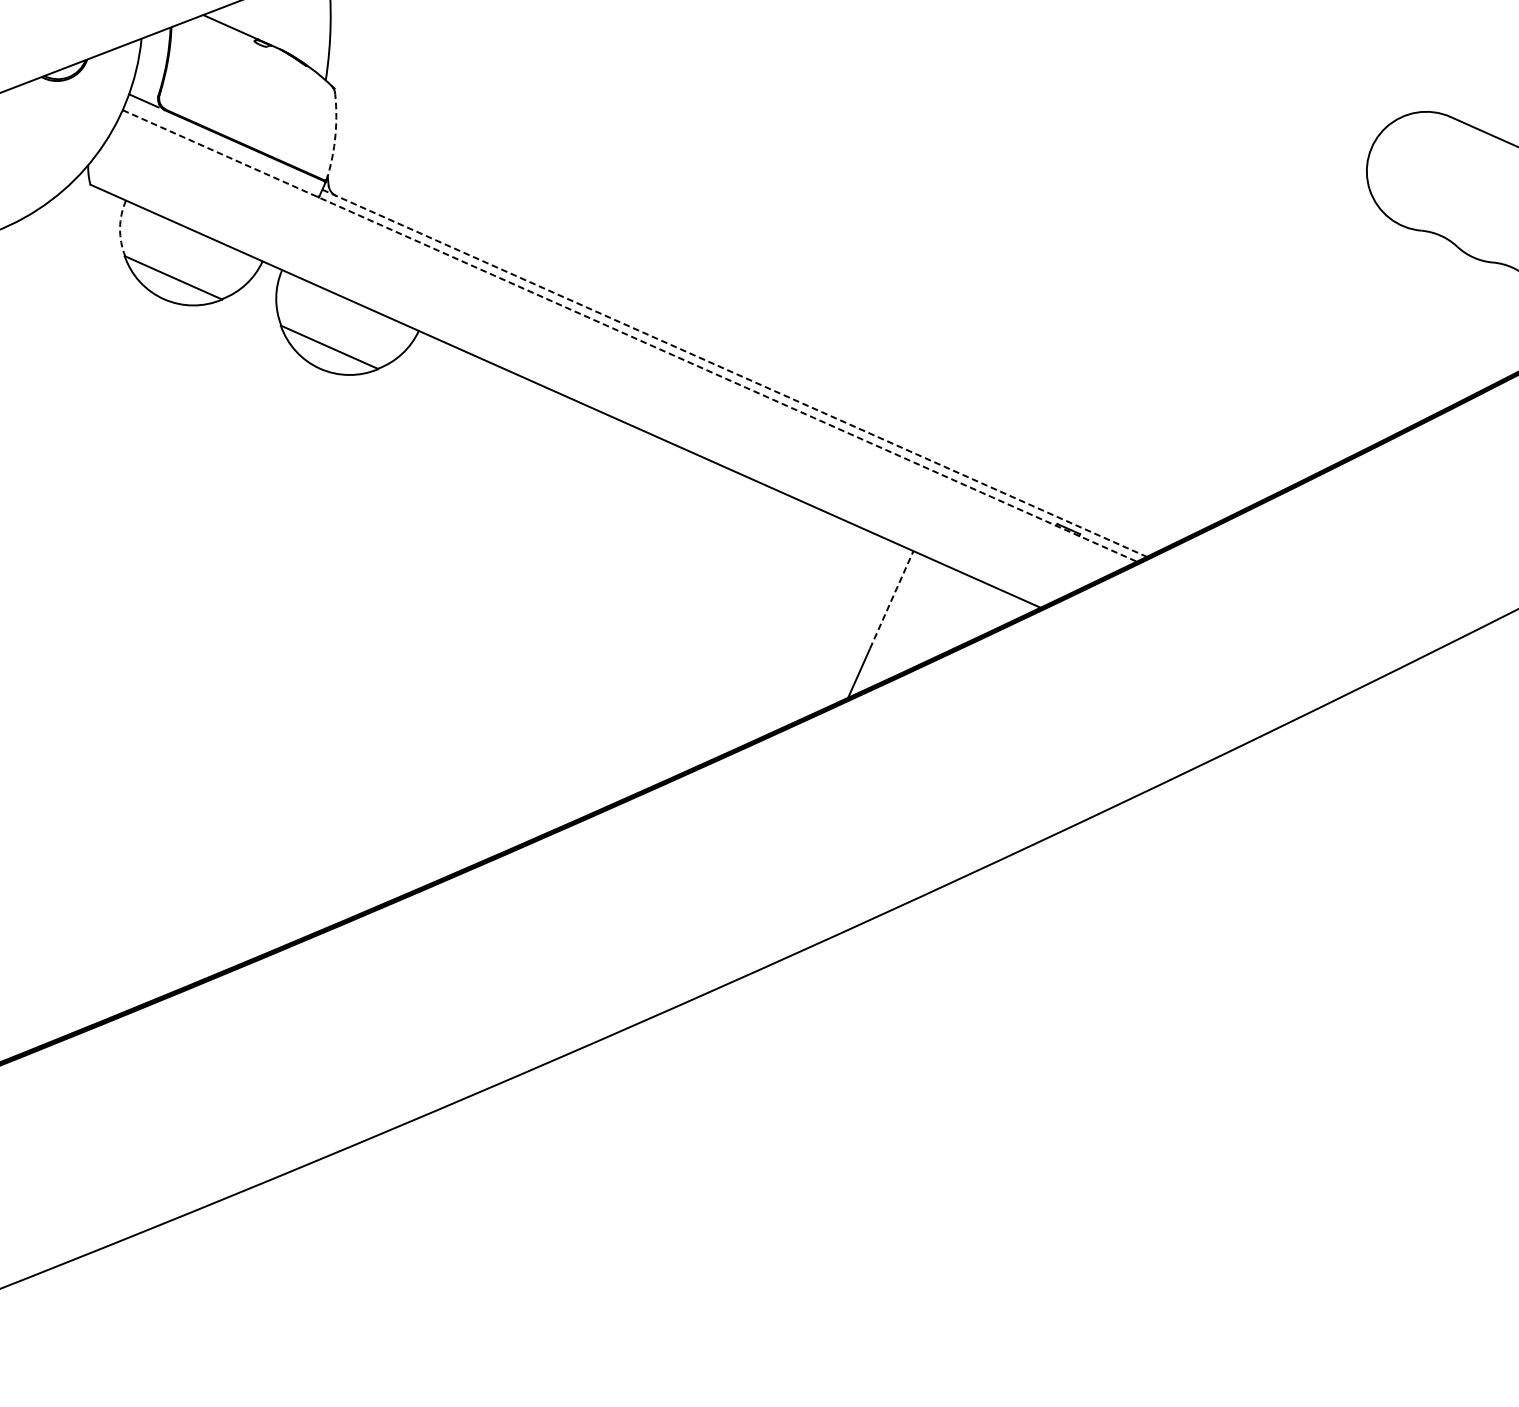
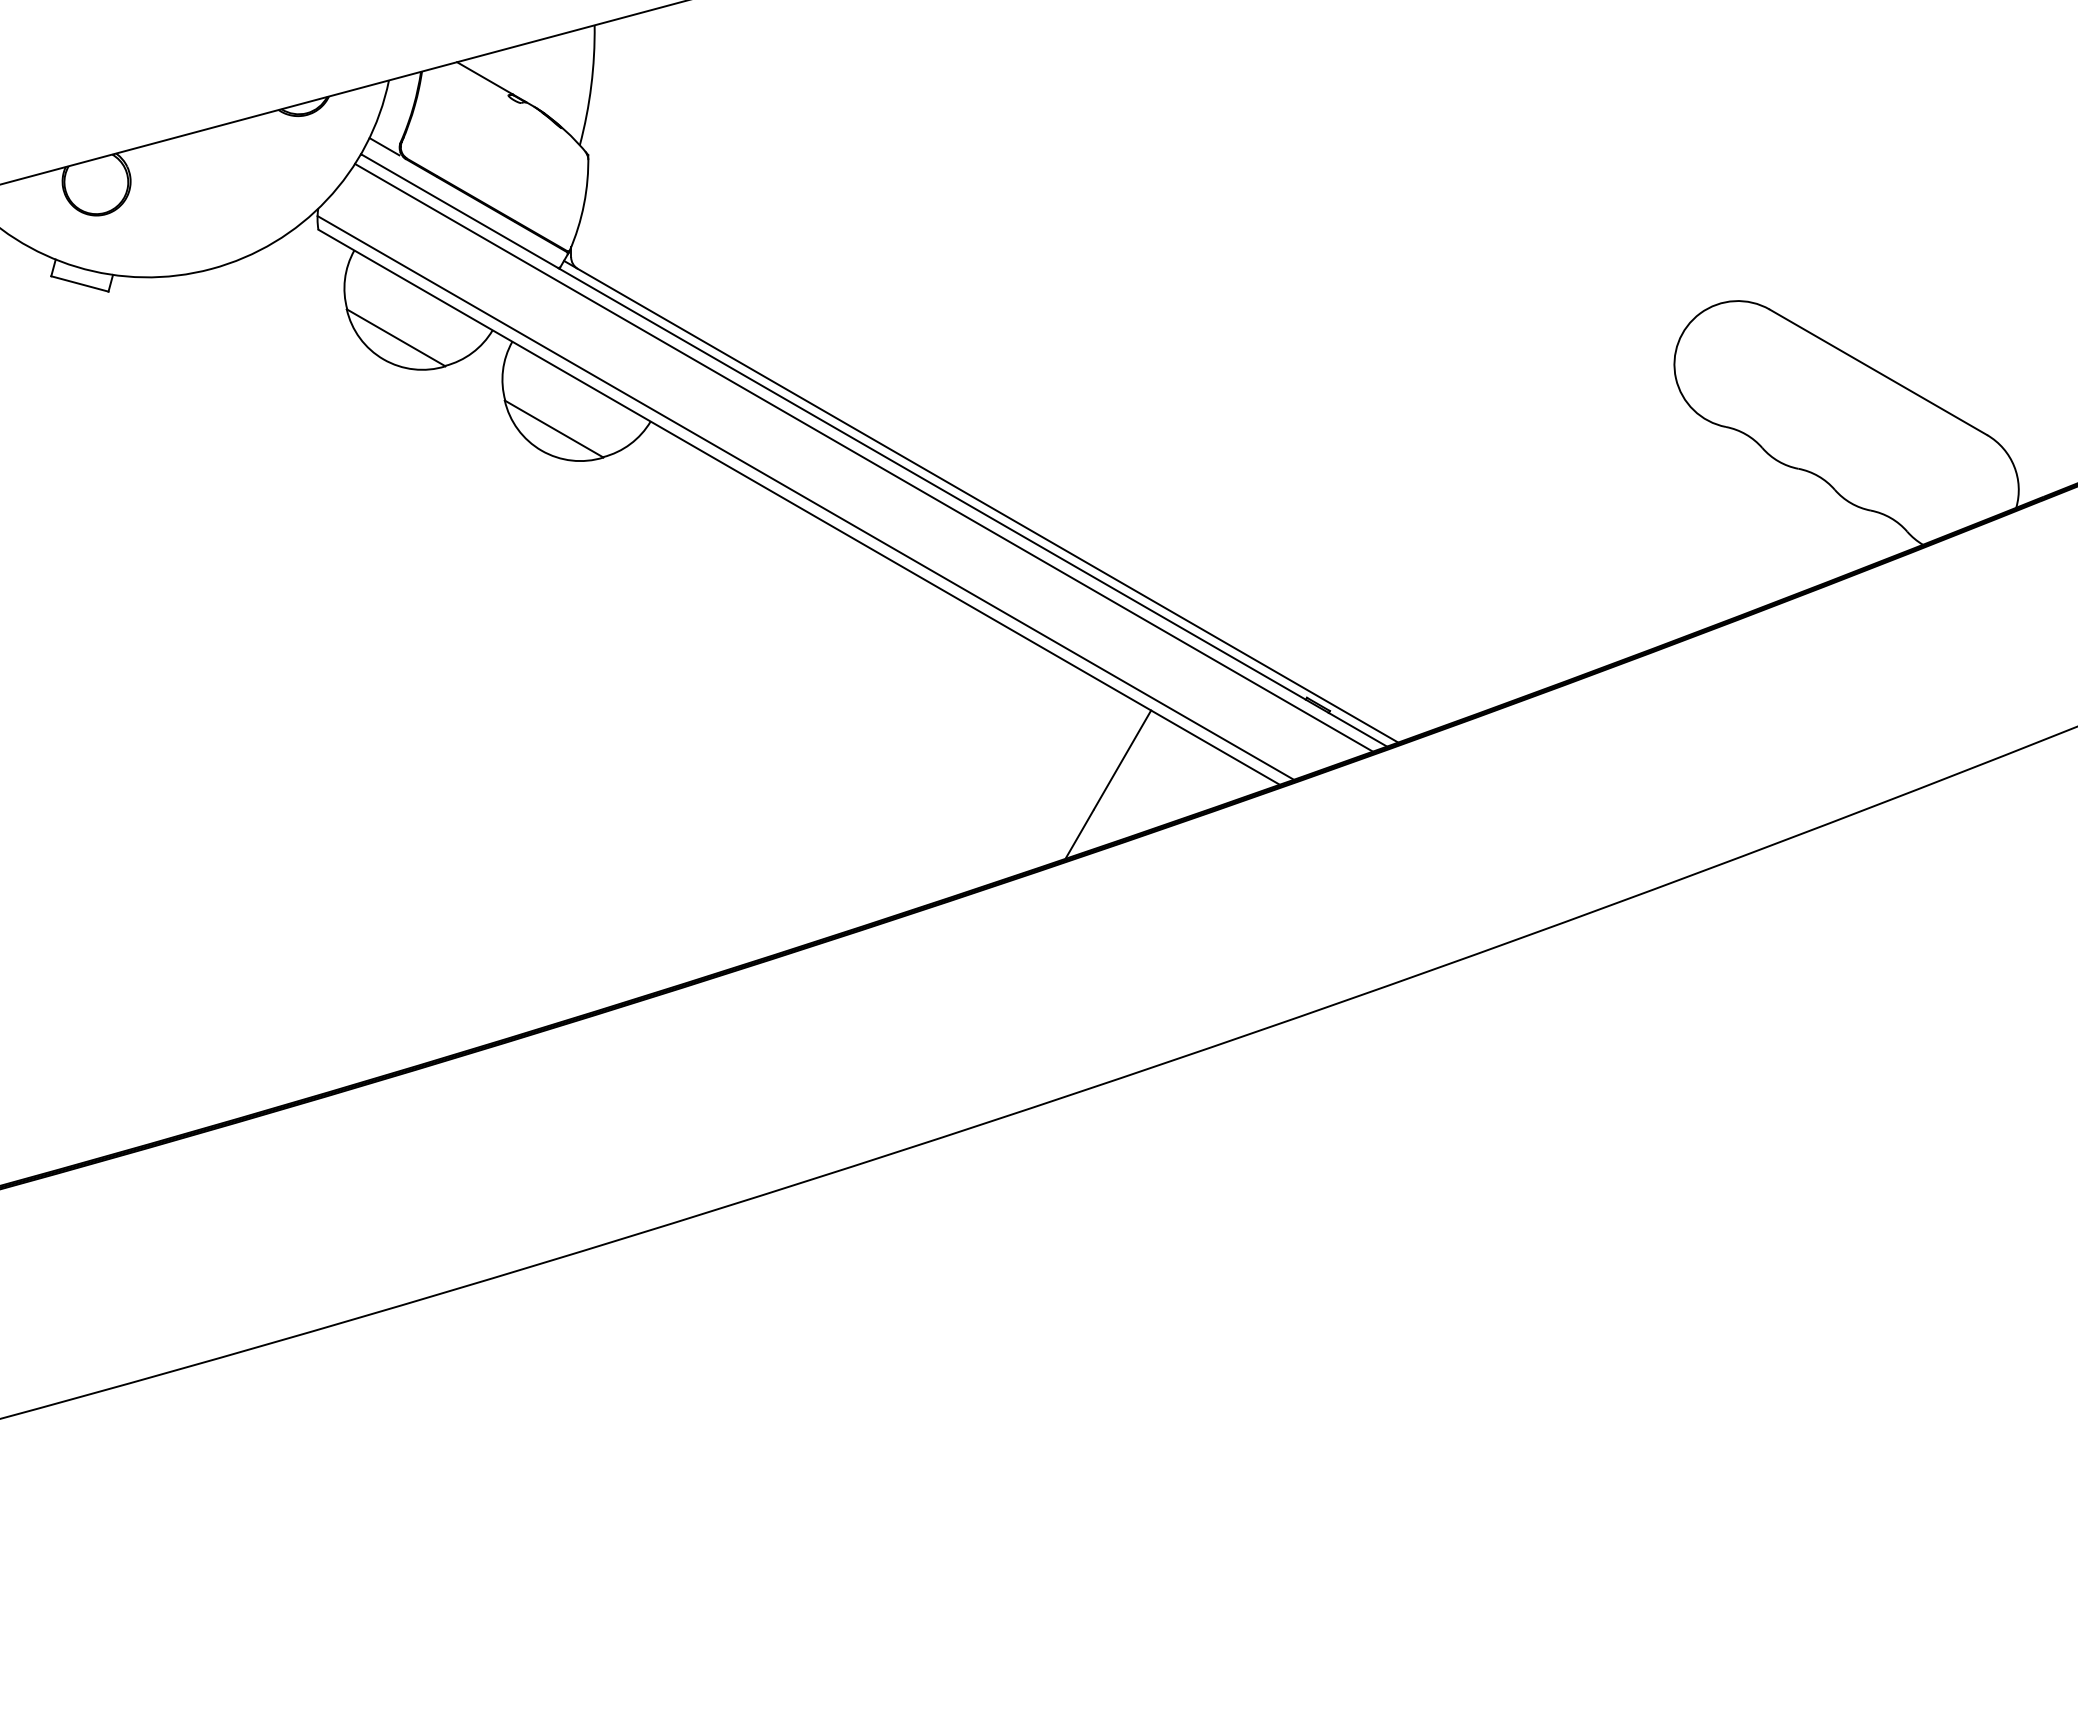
arc: (335, 135) -> (584, 204), dashed -> solid
arc: (119, 228) -> (344, 279), dashed -> solid
line: (630, 335) -> (874, 450), dashed -> solid
line: (620, 343) -> (863, 457), added
line: (734, 373) -> (981, 501), dashed -> solid
line: (570, 386) -> (805, 497), added
line: (891, 599) -> (1122, 759), dashed -> solid

